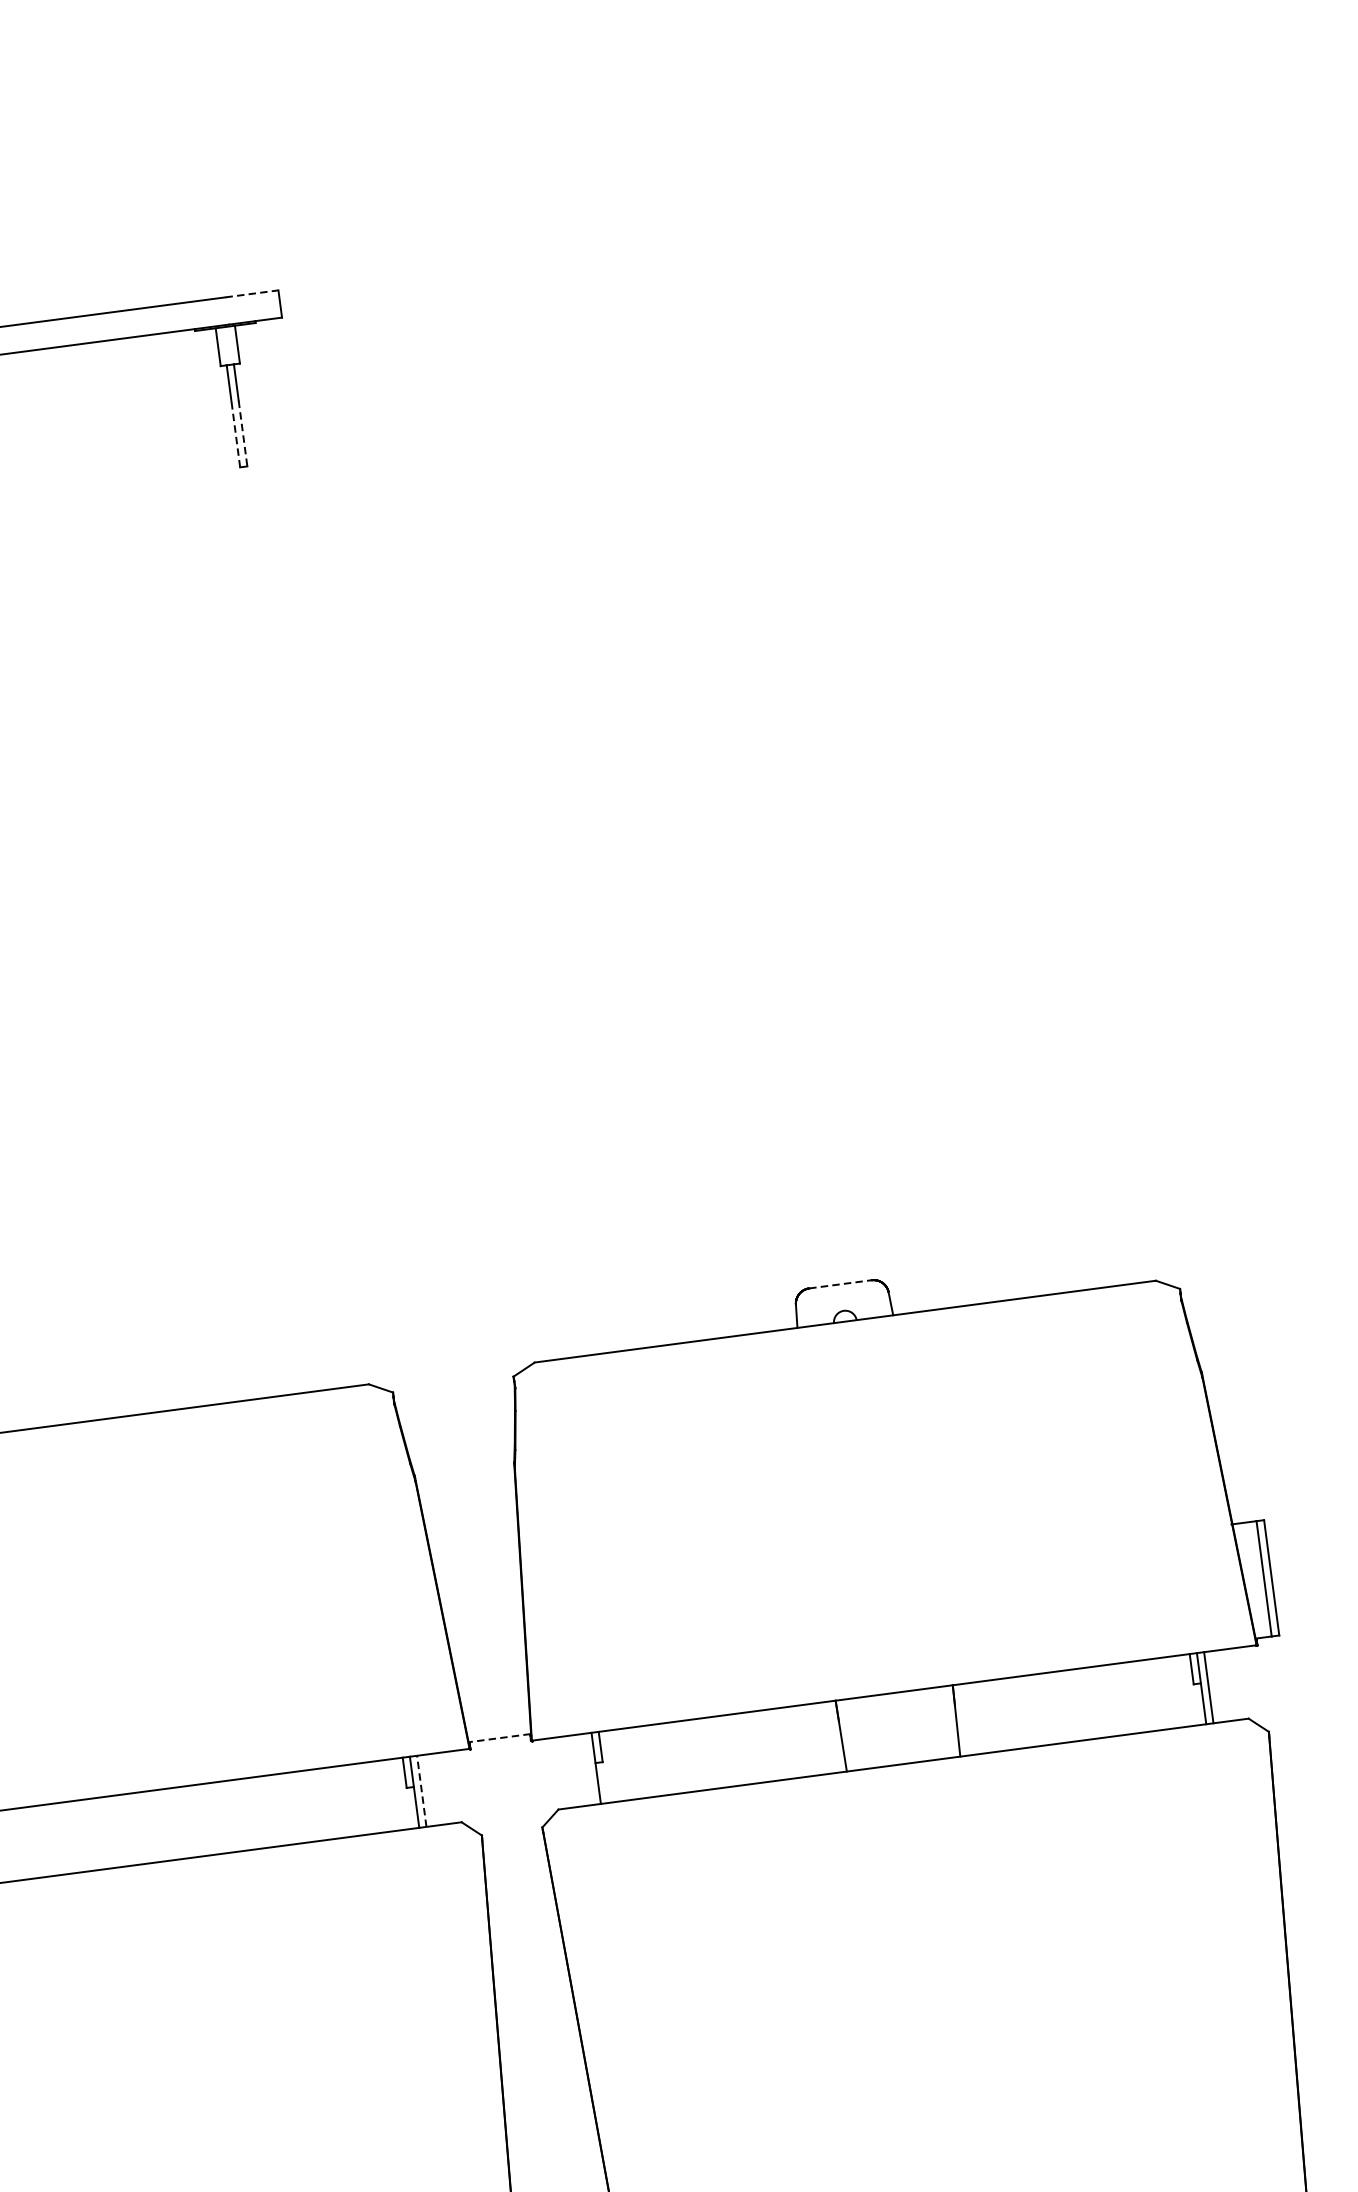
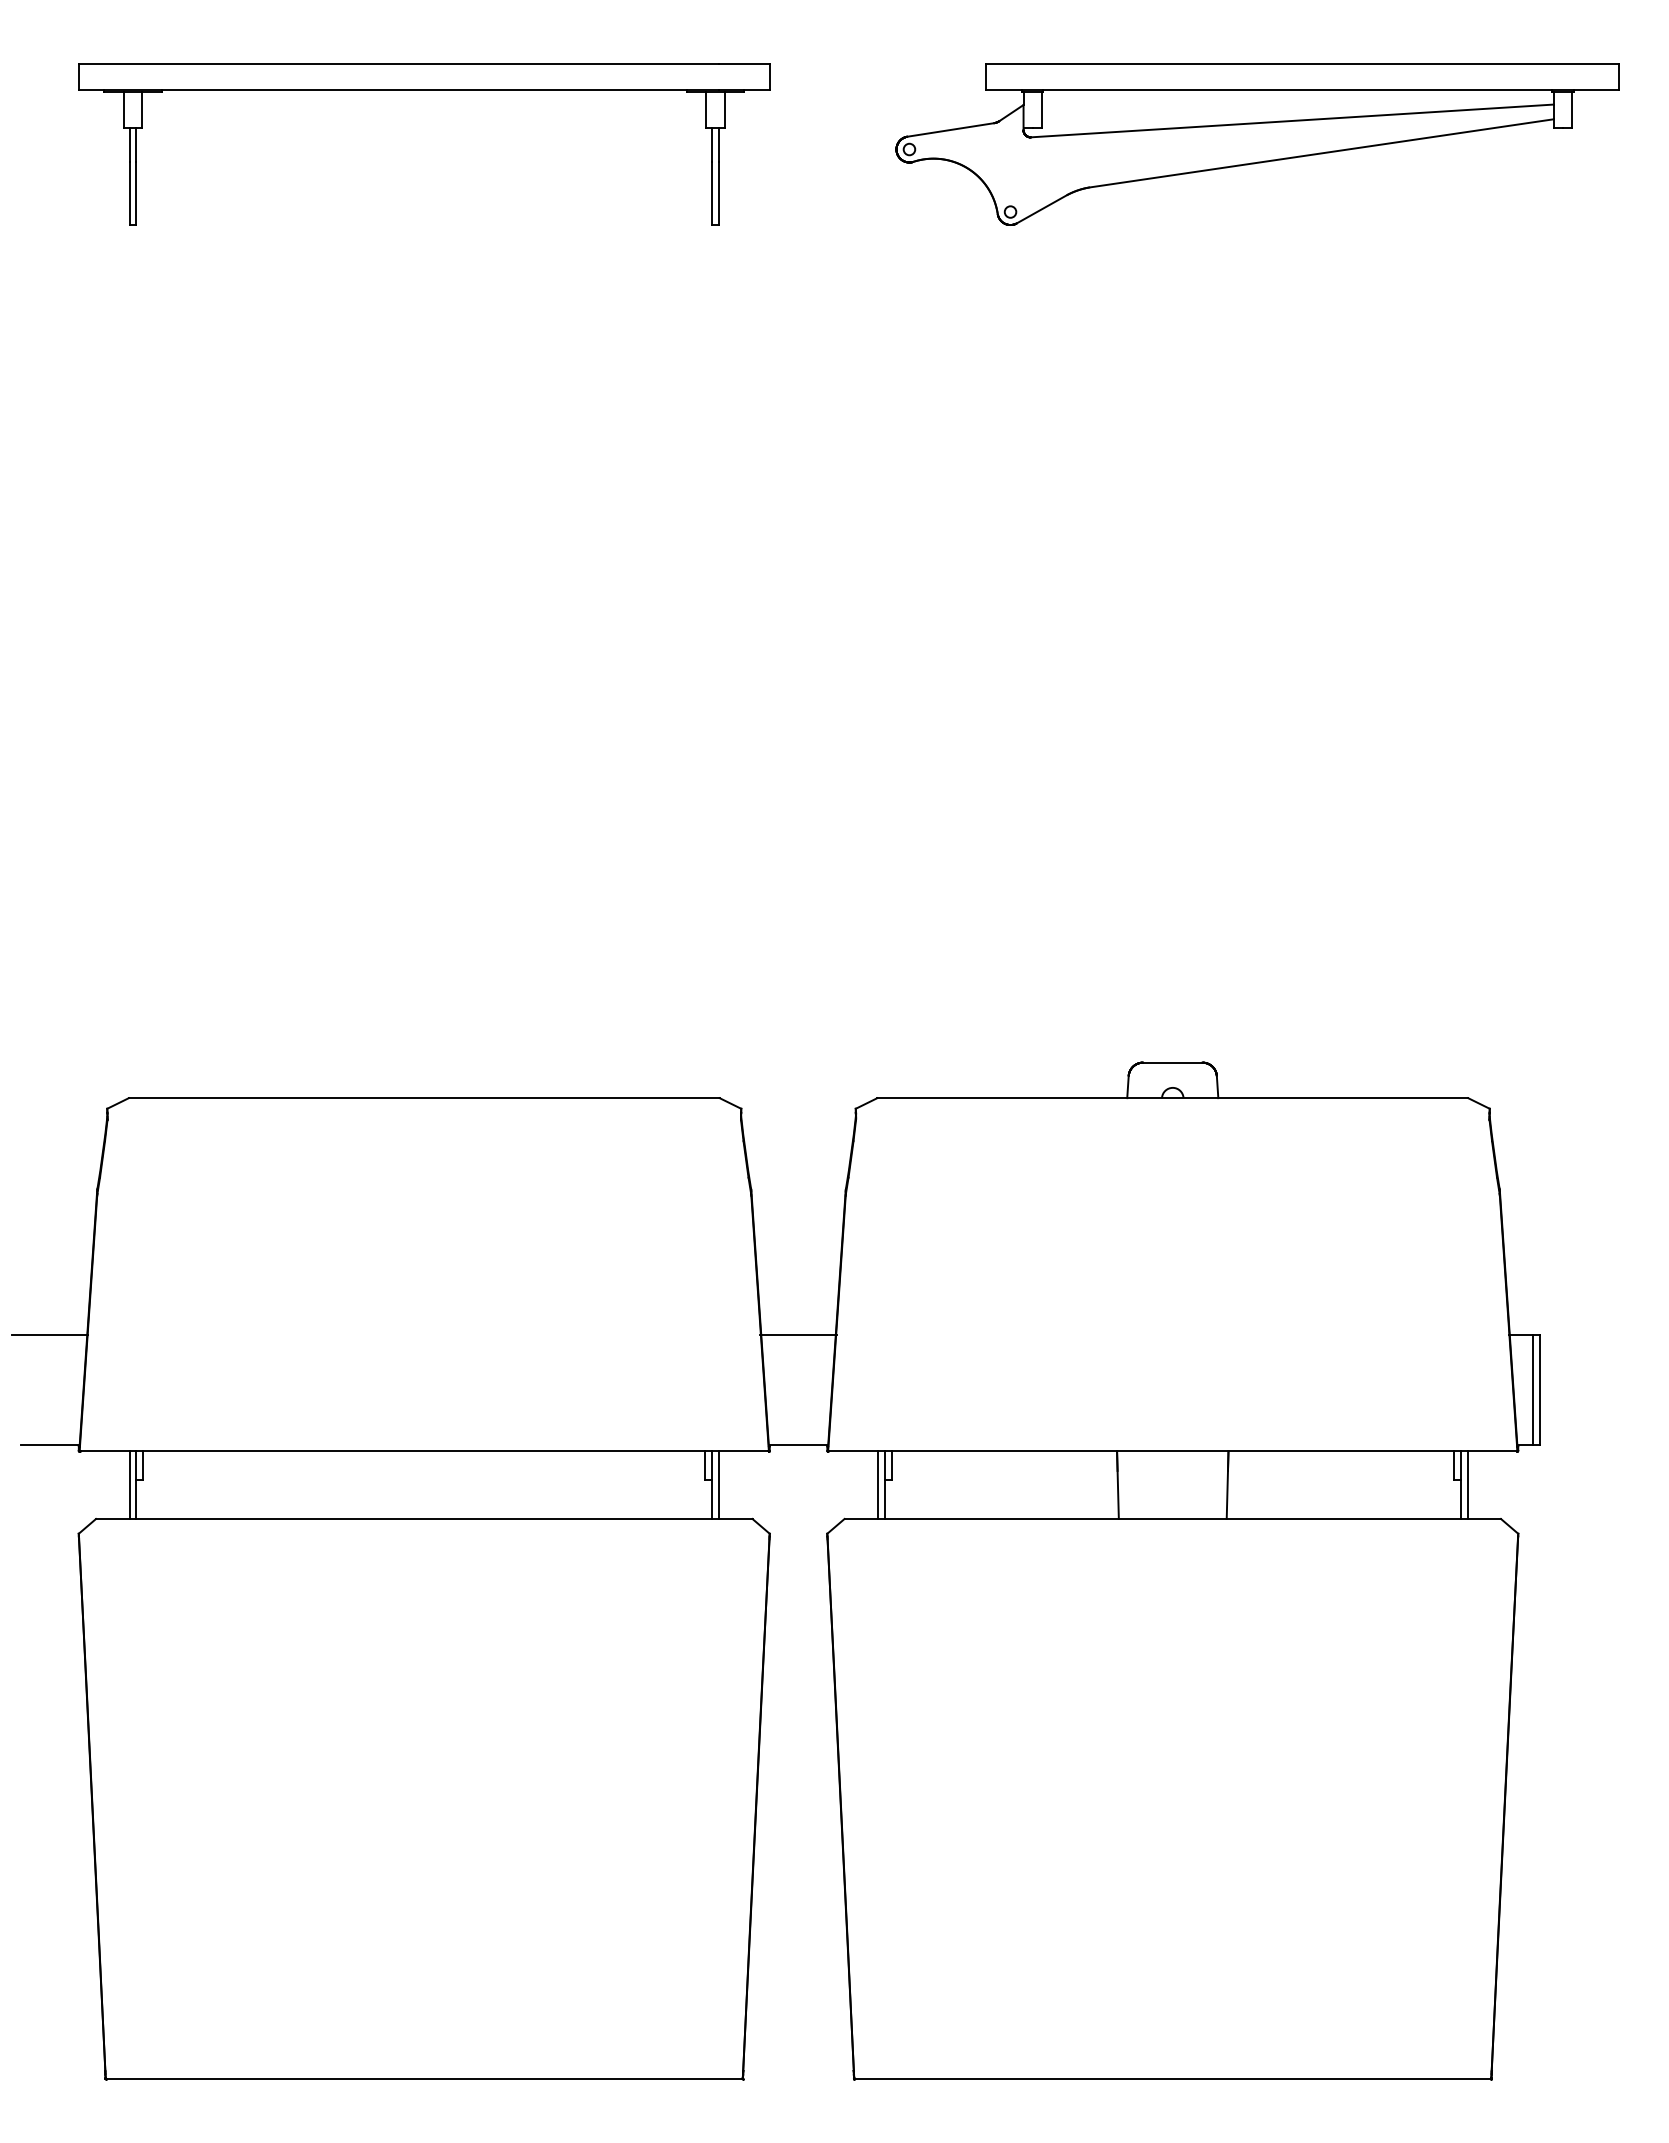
line: (252, 293) -> (745, 64), dashed -> solid
part: (802, 307) -> (1257, 144), added
line: (236, 434) -> (712, 193), dashed -> solid
line: (243, 434) -> (719, 194), dashed -> solid
line: (840, 1284) -> (1172, 1062), dashed -> solid
line: (484, 1623) -> (798, 1335), added
line: (499, 1737) -> (798, 1444), dashed -> solid
line: (589, 1768) -> (878, 1484), added
line: (422, 1791) -> (719, 1485), dashed -> solid

